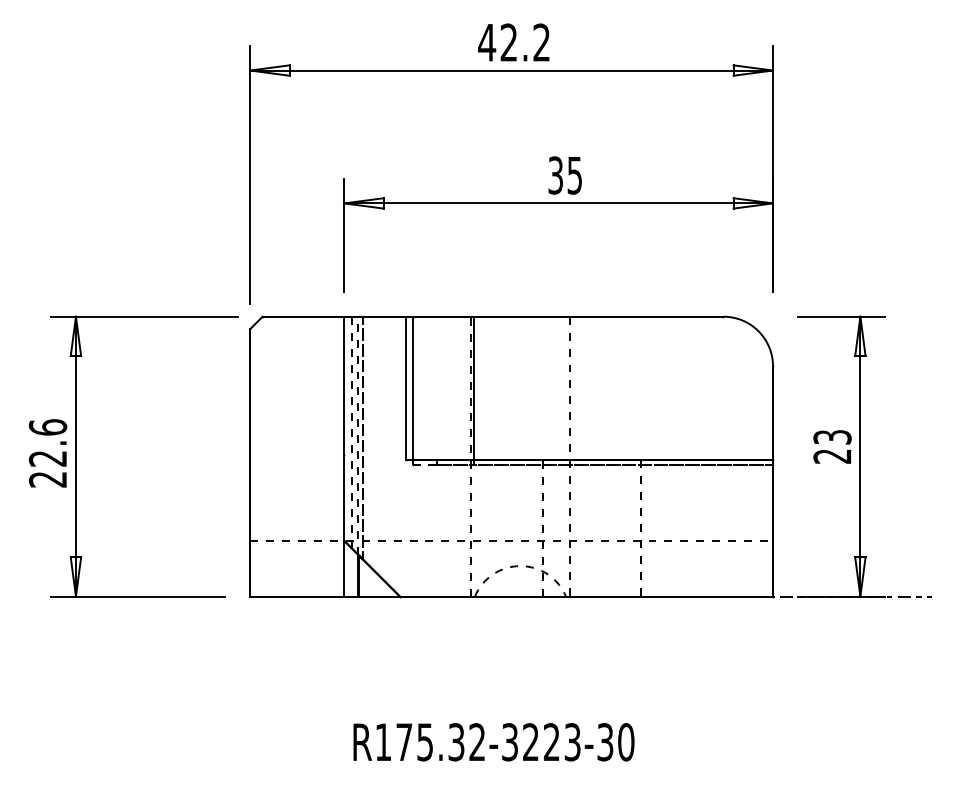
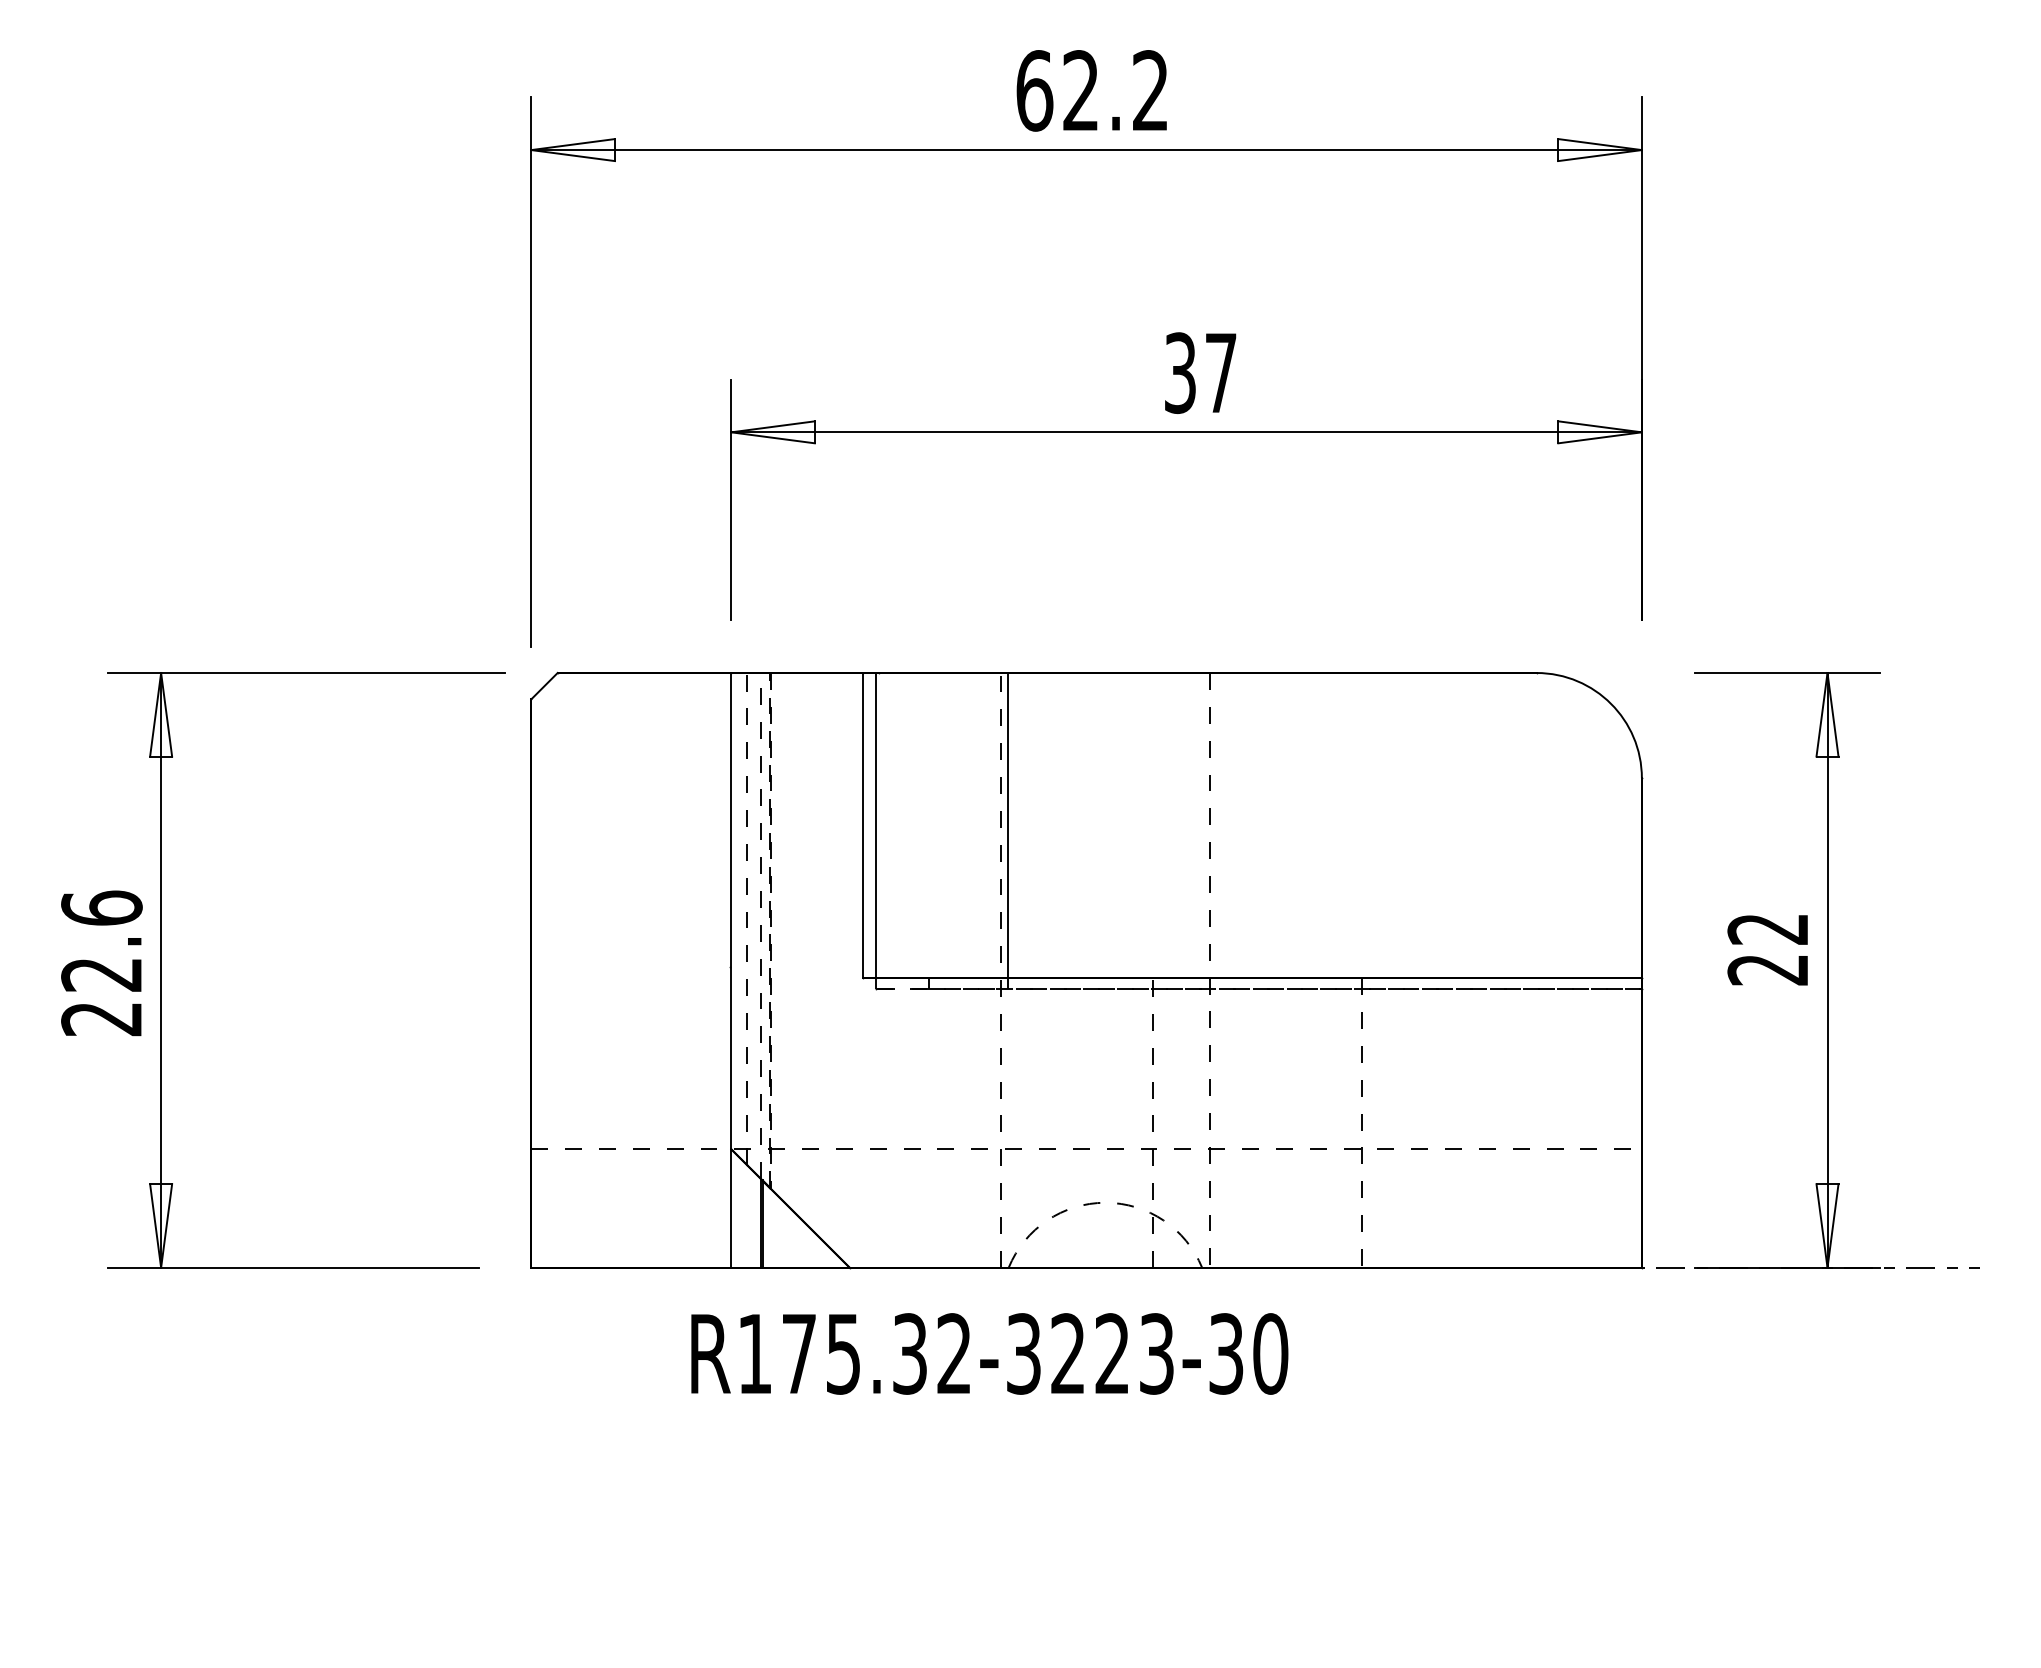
text: (487, 42) -> (1035, 90), 42.2 -> 62.2
text: (574, 175) -> (1220, 373), 35 -> 37
text: (832, 437) -> (1768, 929), 23 -> 22
text: (493, 742) -> (988, 1354), moved

